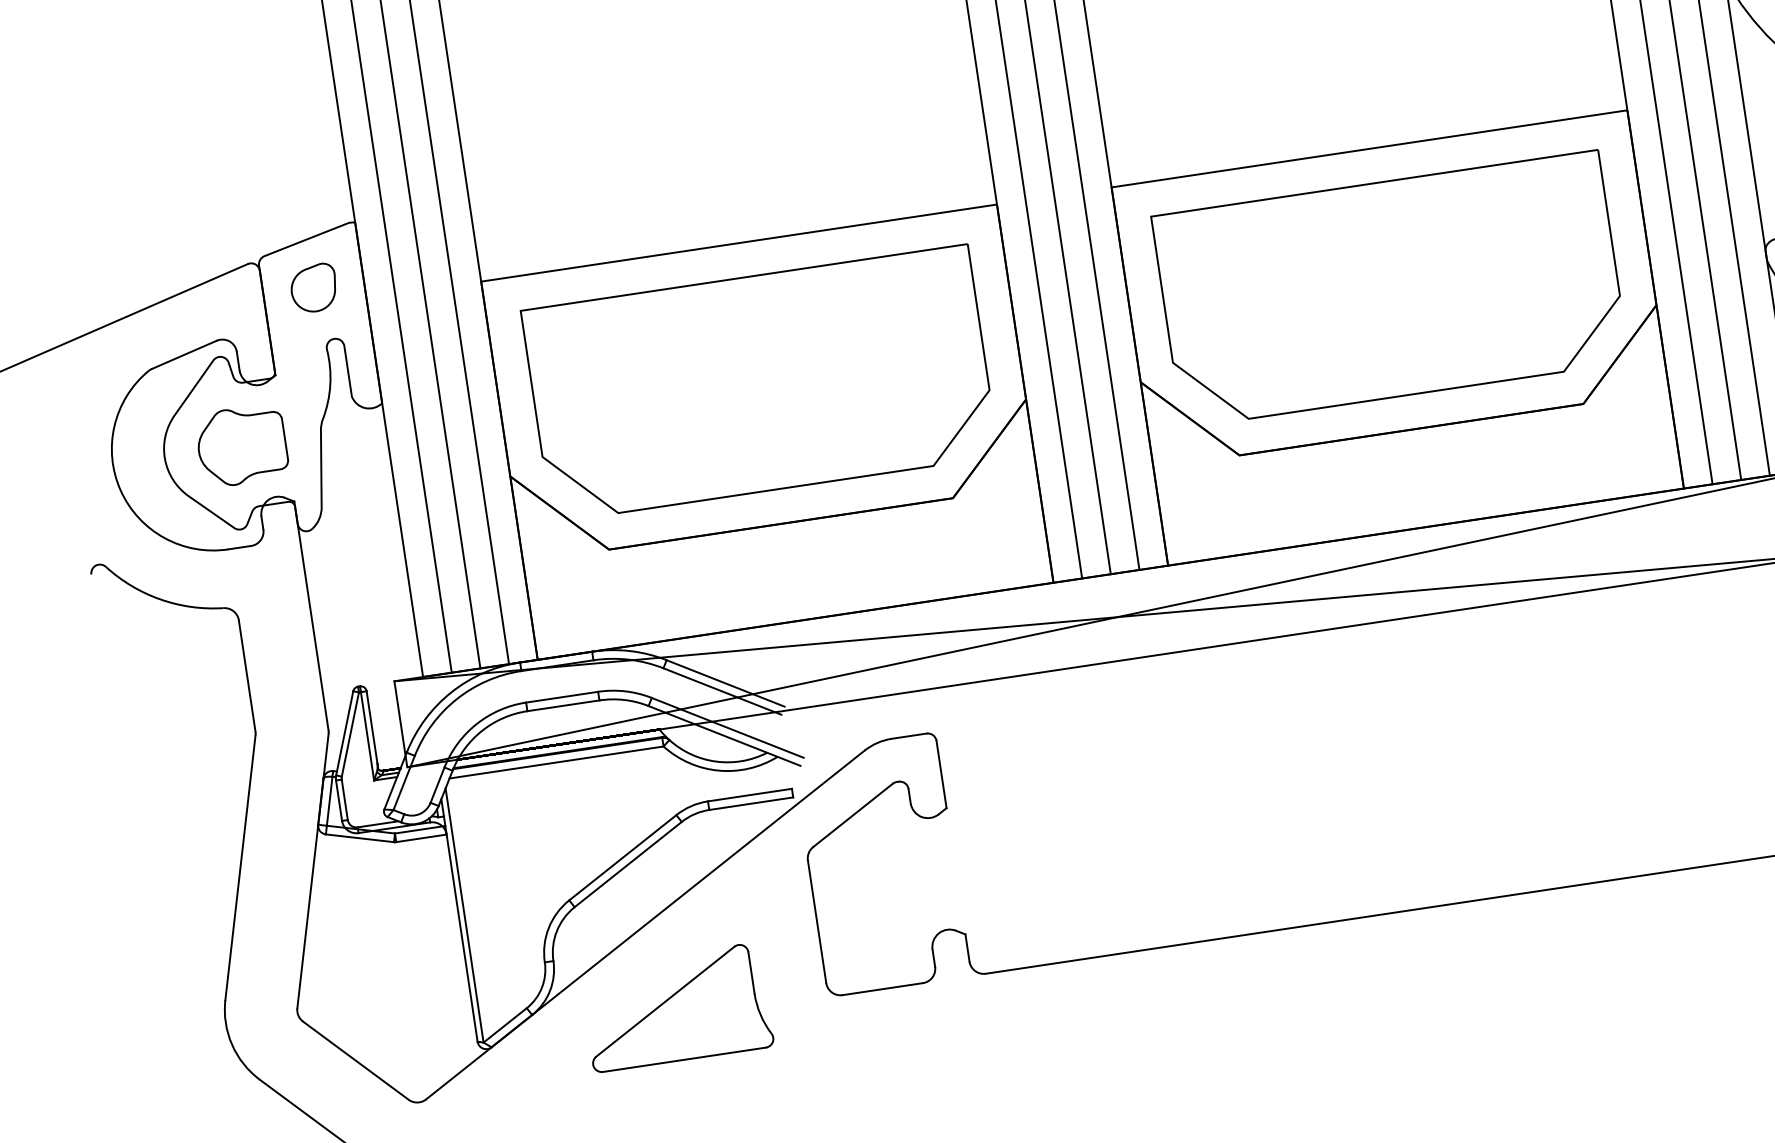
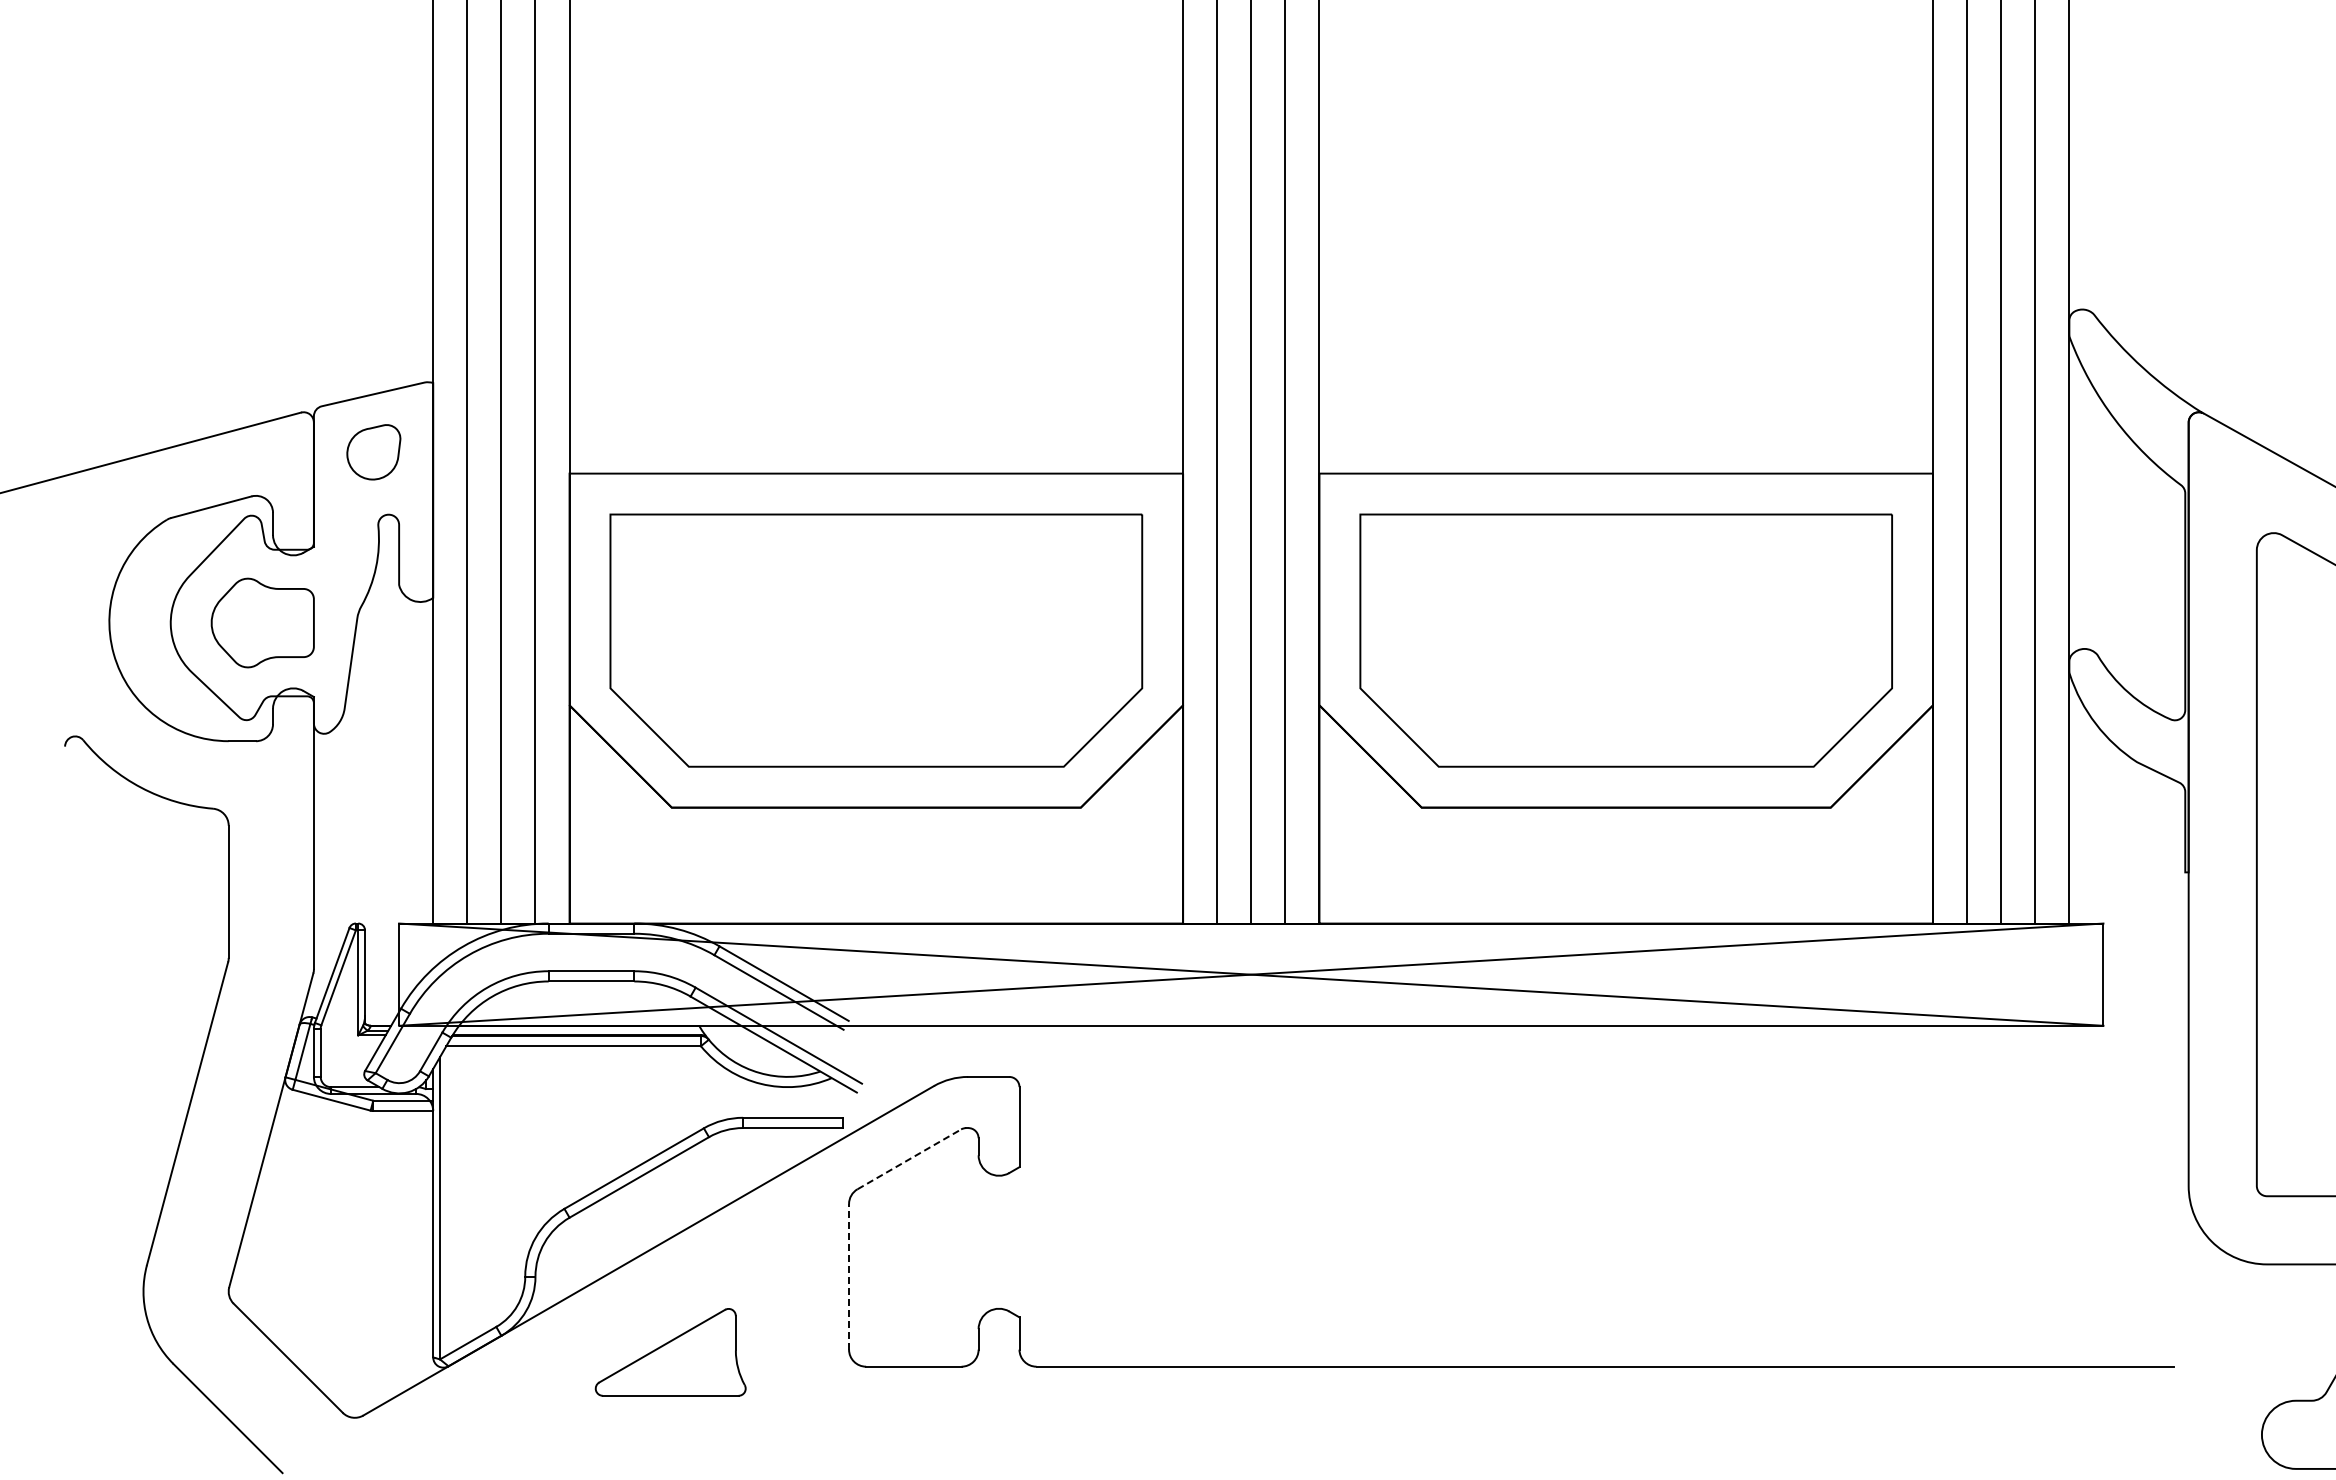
line: (853, 815) -> (909, 1159), solid -> dashed
line: (817, 921) -> (849, 1276), solid -> dashed
part: (676, 1007) -> (670, 1352), size x0.7

